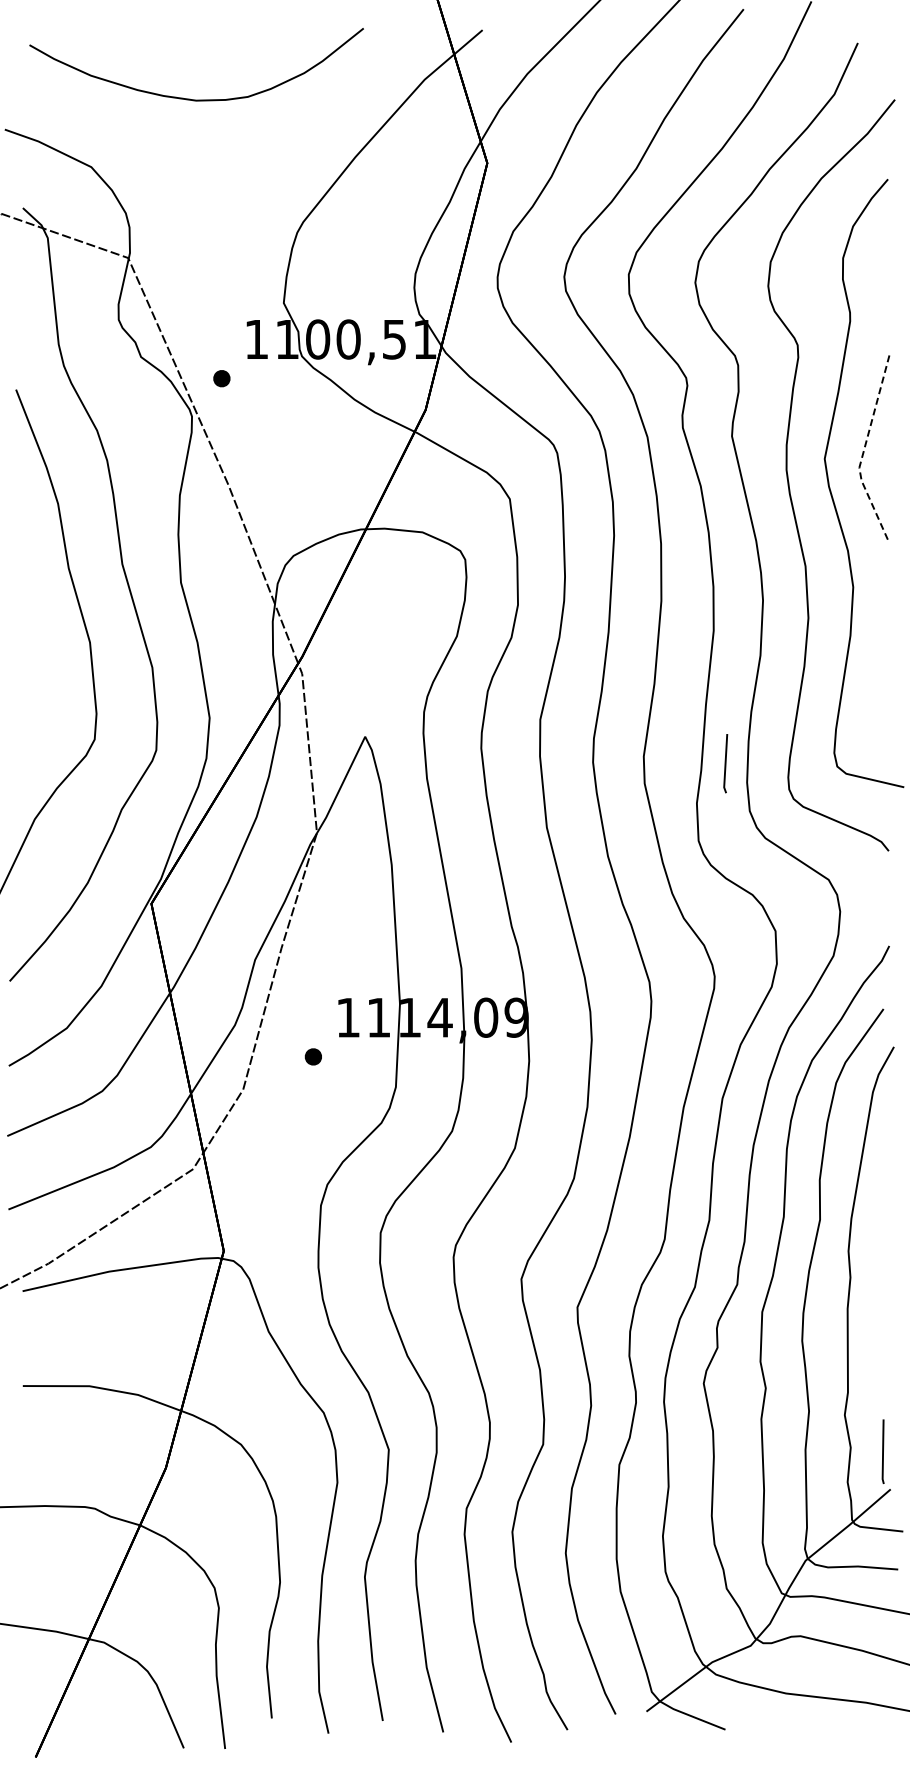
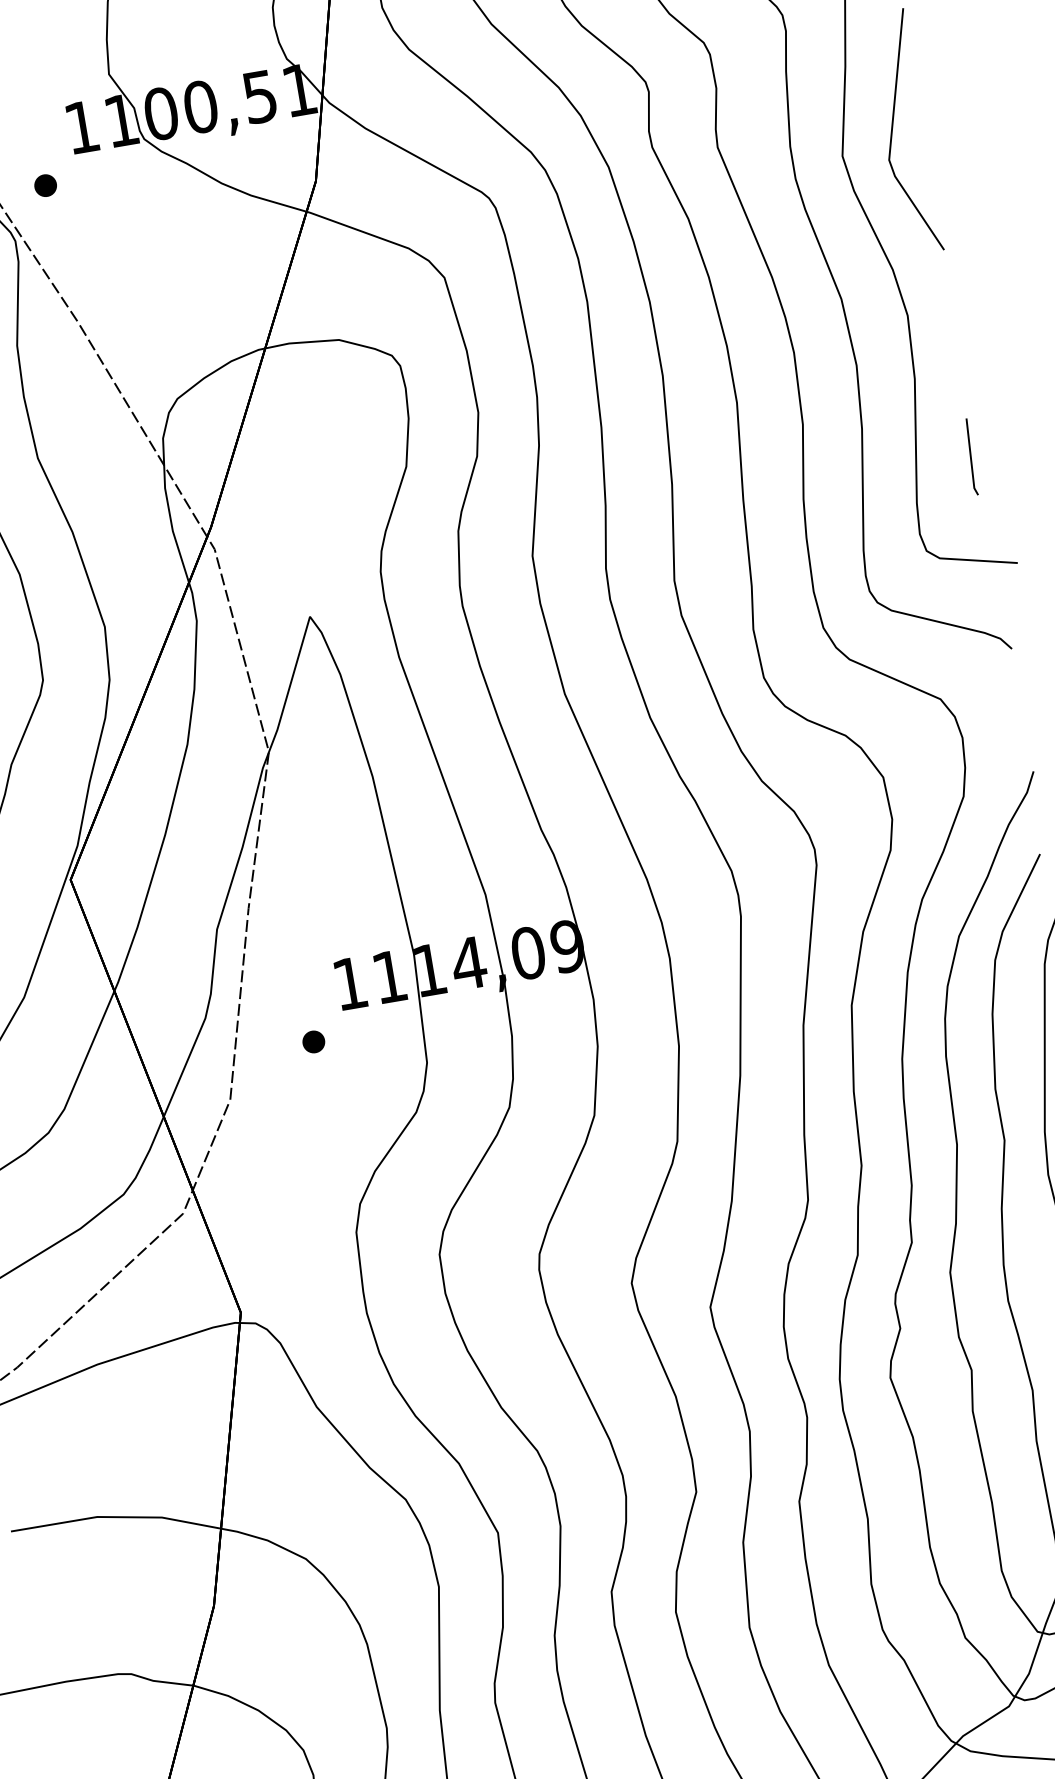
line: (863, 452) -> (891, 139), dashed -> solid
line: (725, 763) -> (970, 456), moved

